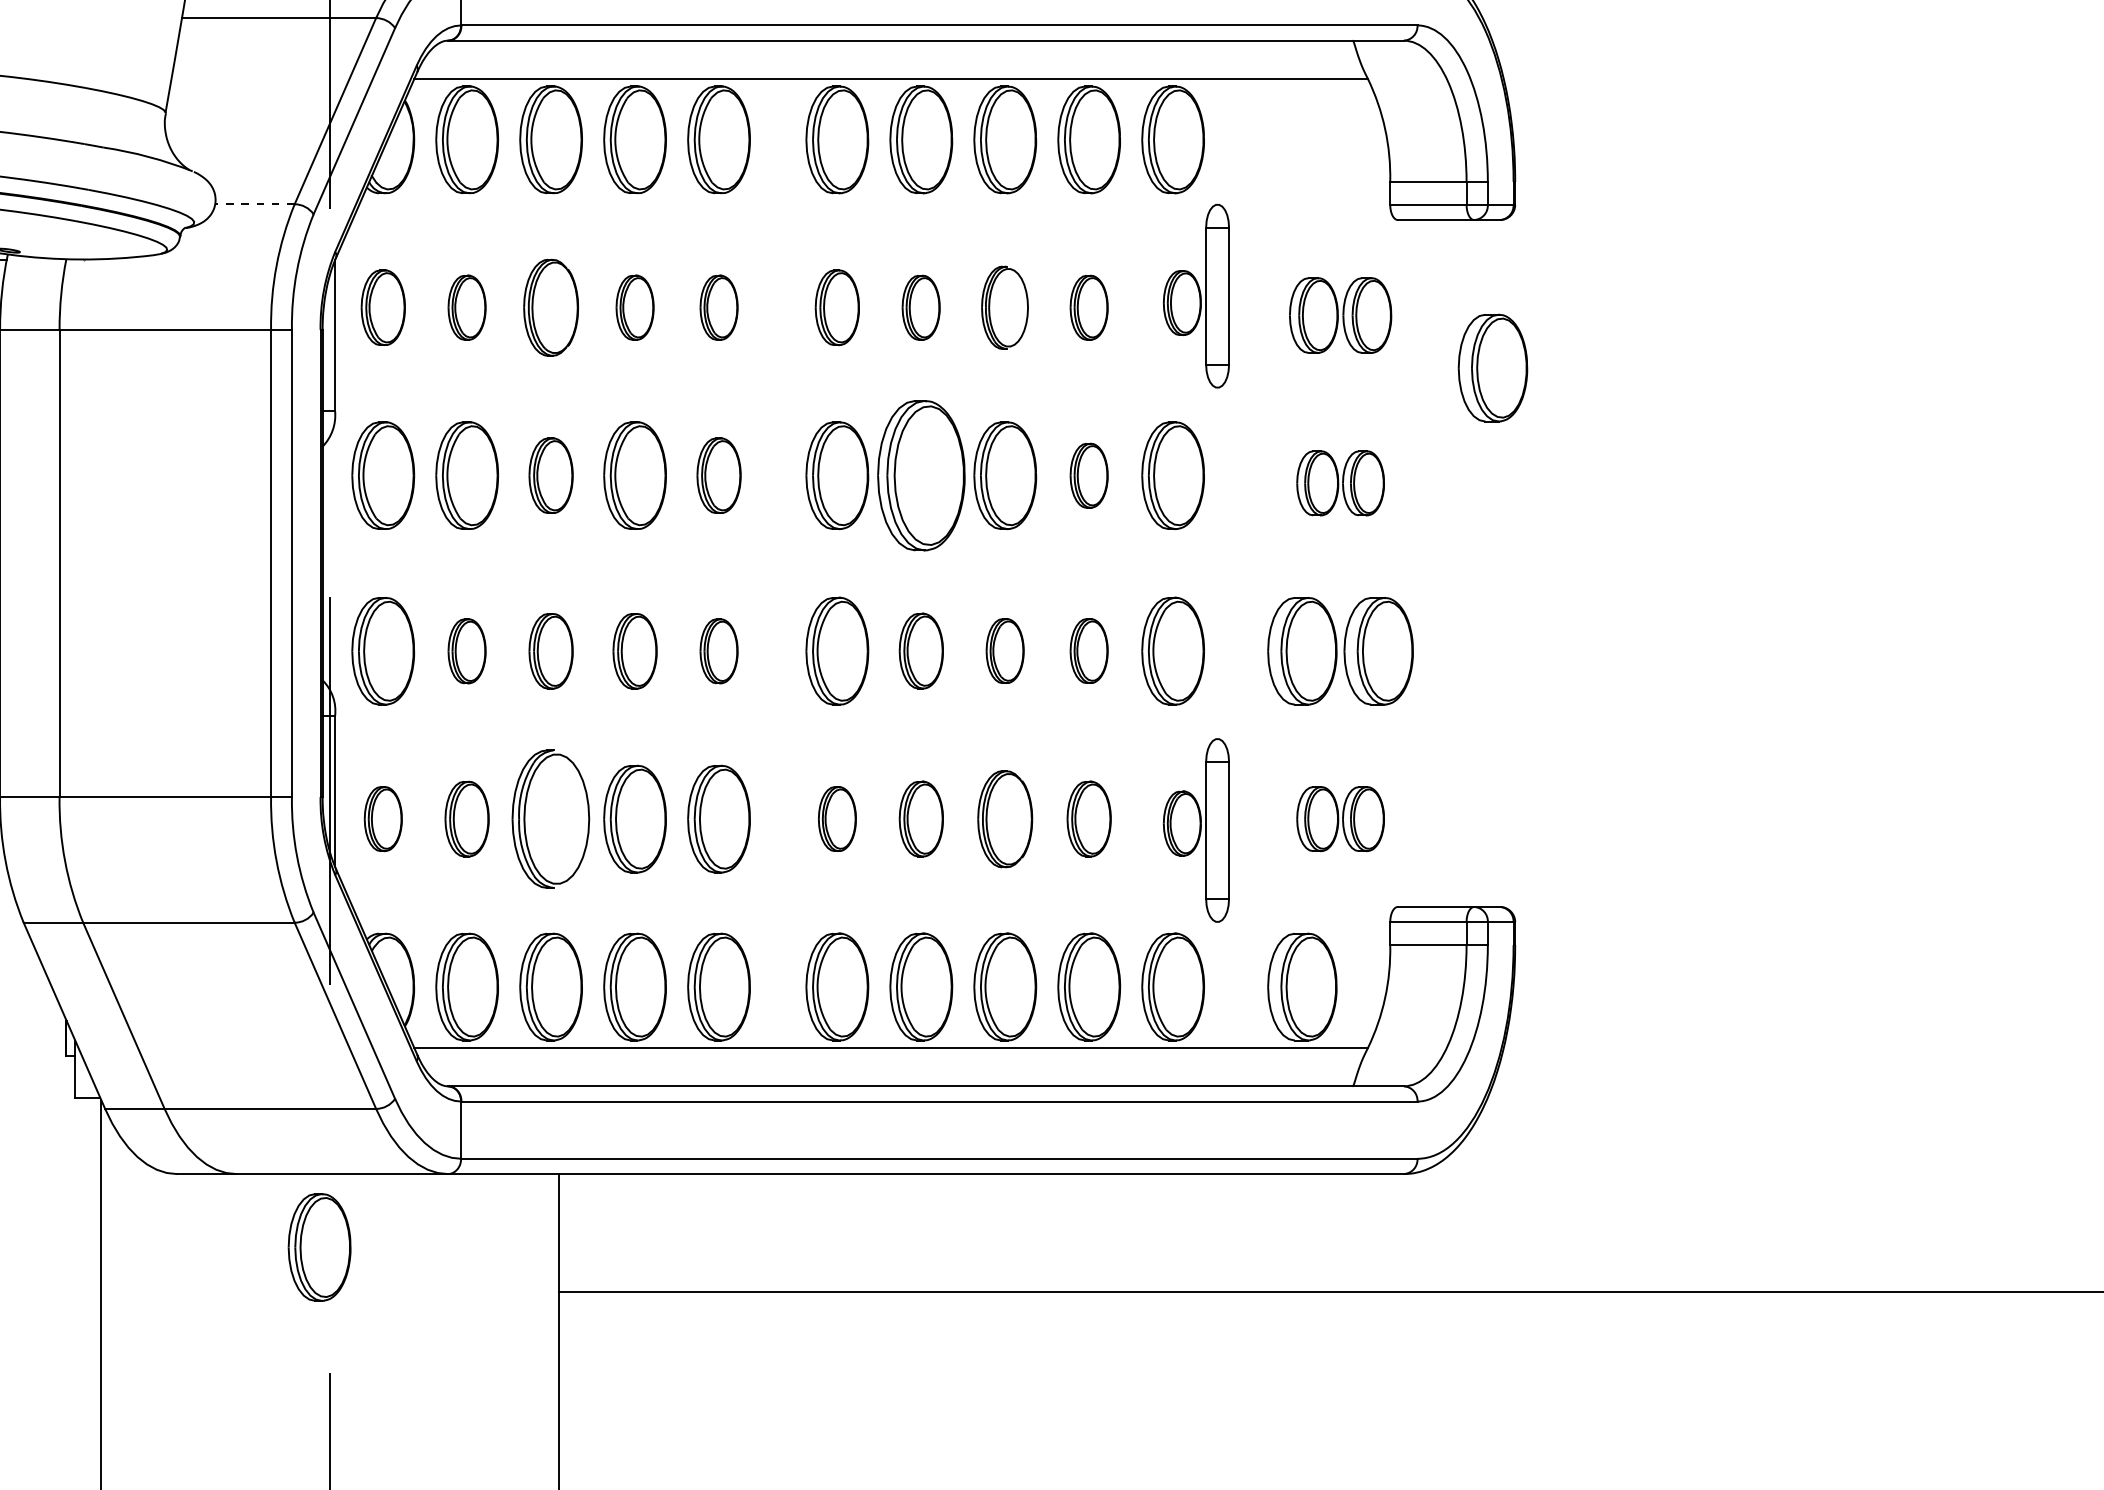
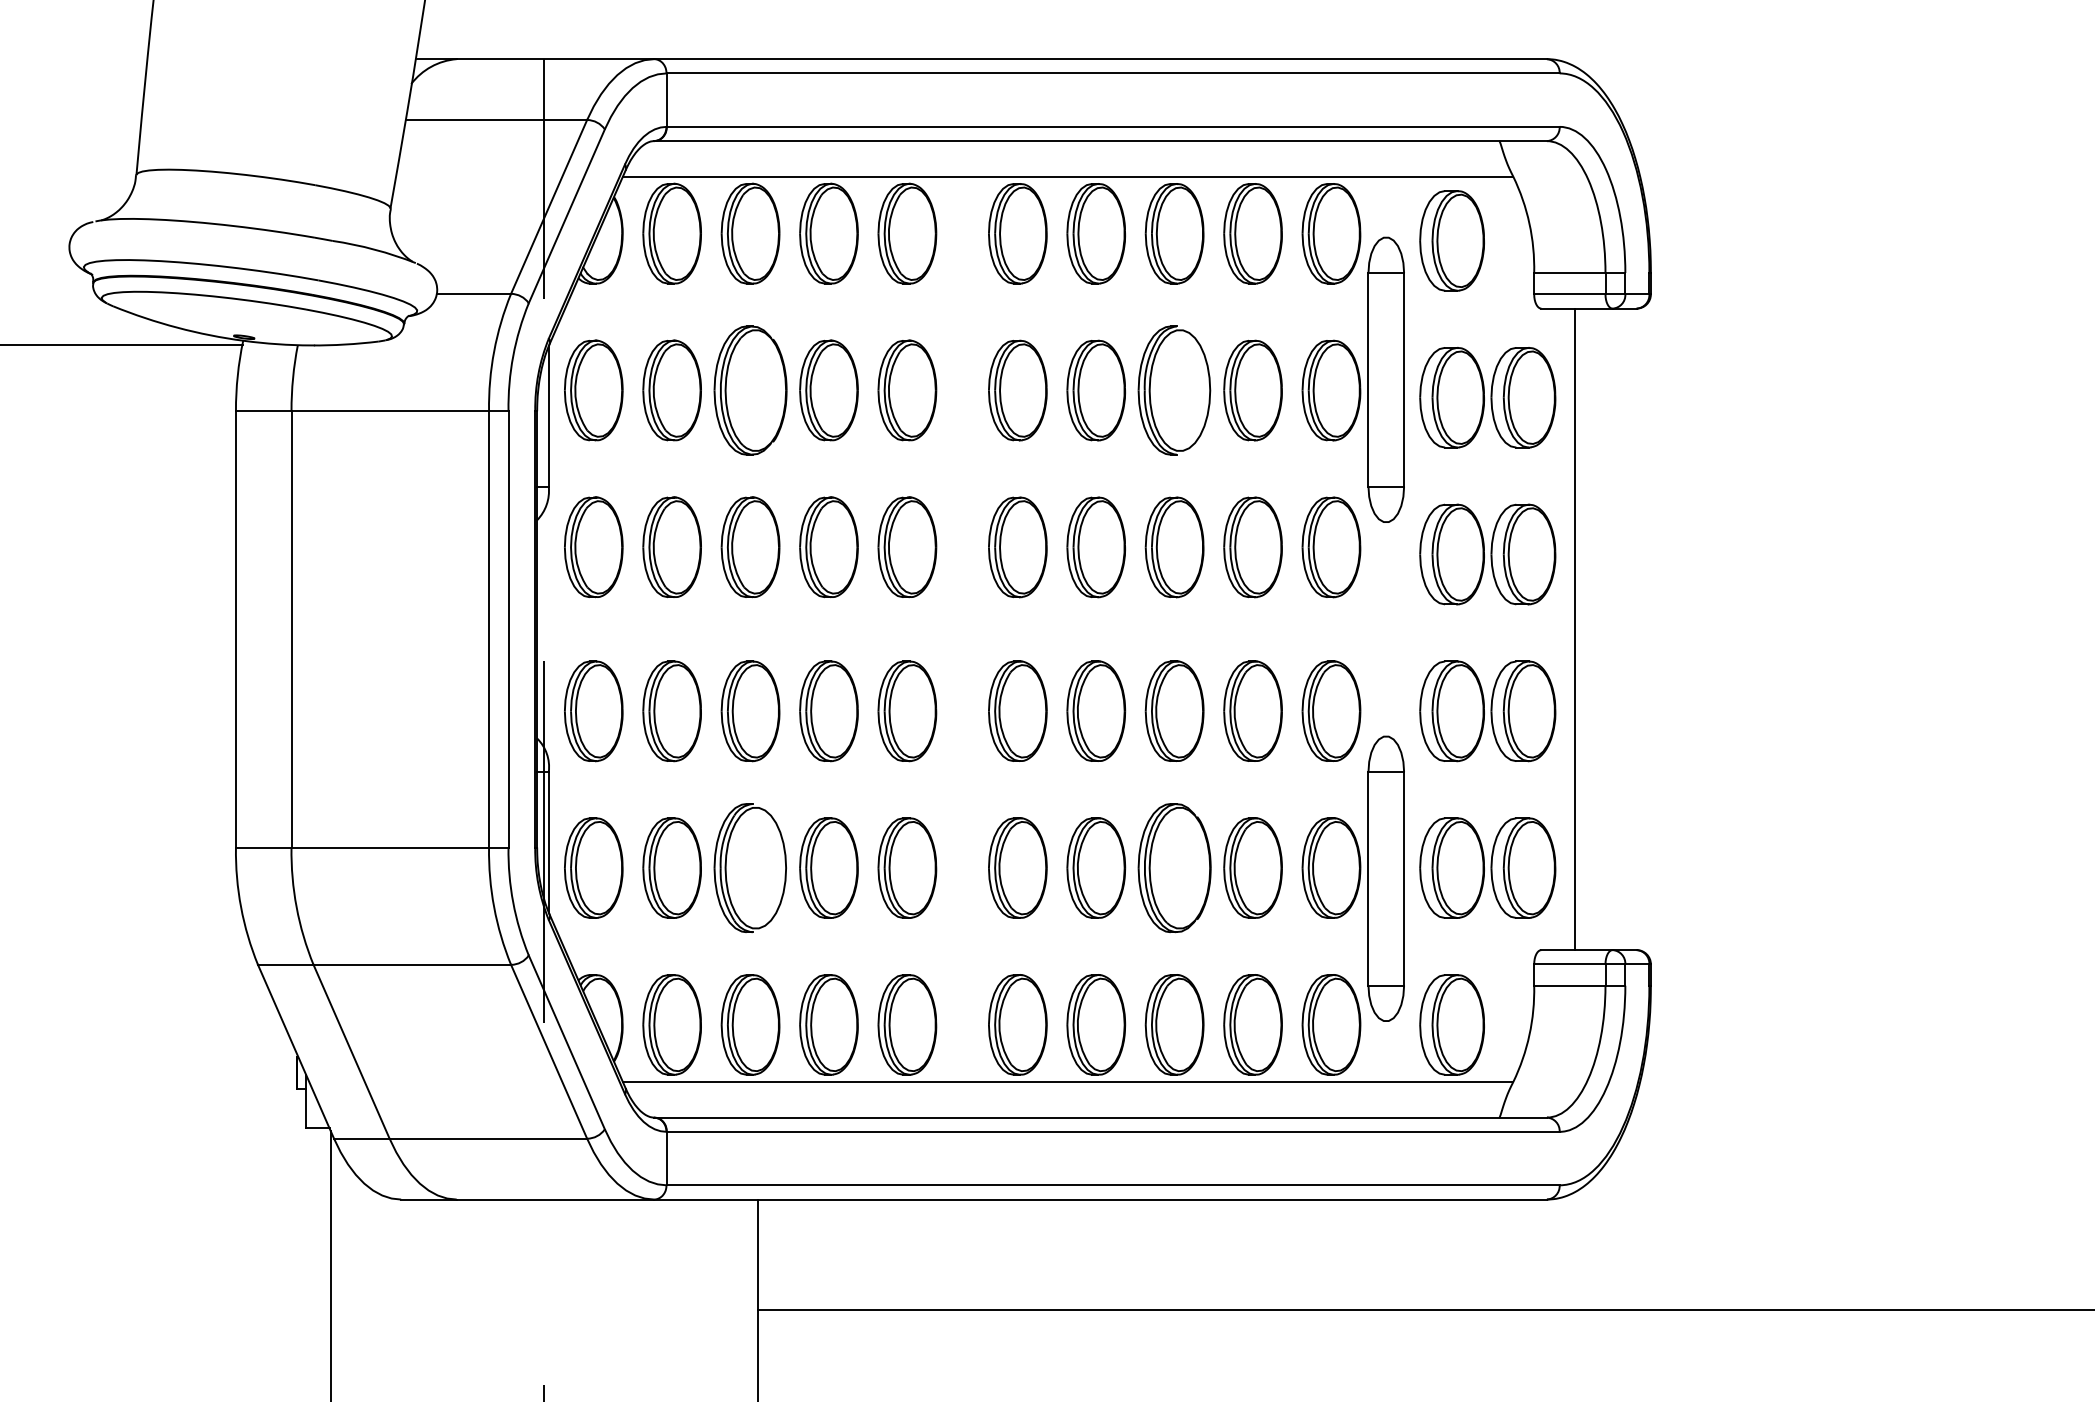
line: (254, 203) -> (473, 293), dashed -> solid
part: (1195, 295) -> (1352, 379), size x1.67
part: (382, 307) -> (593, 390), size x1.43
part: (466, 307) -> (671, 390), size x1.67
part: (551, 307) -> (750, 390), size x1.43
part: (634, 307) -> (828, 390), size x1.67
part: (719, 307) -> (907, 390), size x1.67
part: (836, 307) -> (1017, 390), size x1.43
part: (920, 307) -> (1095, 390), size x1.67
part: (1005, 307) -> (1174, 390), size x1.67
part: (1088, 307) -> (1252, 390), size x1.67
part: (1340, 315) -> (1487, 397), size x1.43
part: (1492, 367) -> (1451, 240), moved
part: (551, 475) -> (750, 547), size x1.43
part: (719, 475) -> (907, 547), size x1.43
part: (920, 475) -> (1095, 547), size x0.71
part: (1088, 475) -> (1252, 547), size x1.67
part: (1340, 483) -> (1487, 554), size x1.67
line: (1434, 563) -> (1575, 629), added
part: (921, 650) -> (1096, 710), size x1.43
part: (1005, 650) -> (1174, 710), size x1.67
part: (1088, 650) -> (1252, 710), size x1.67
part: (466, 651) -> (671, 711), size x1.67
part: (551, 651) -> (750, 711), size x1.43
part: (634, 651) -> (828, 711), size x1.43
part: (719, 651) -> (907, 711), size x1.67
part: (382, 818) -> (593, 867), size x1.67
part: (466, 818) -> (671, 867), size x1.43
part: (836, 818) -> (1017, 867), size x1.67
part: (921, 818) -> (1096, 867), size x1.43
part: (1088, 818) -> (1252, 867), size x1.43
part: (1340, 818) -> (1487, 867), size x1.67
part: (1005, 819) -> (1174, 868), size x1.43
part: (1195, 830) -> (1352, 878), size x1.67
part: (319, 1246) -> (534, 1267), removed

